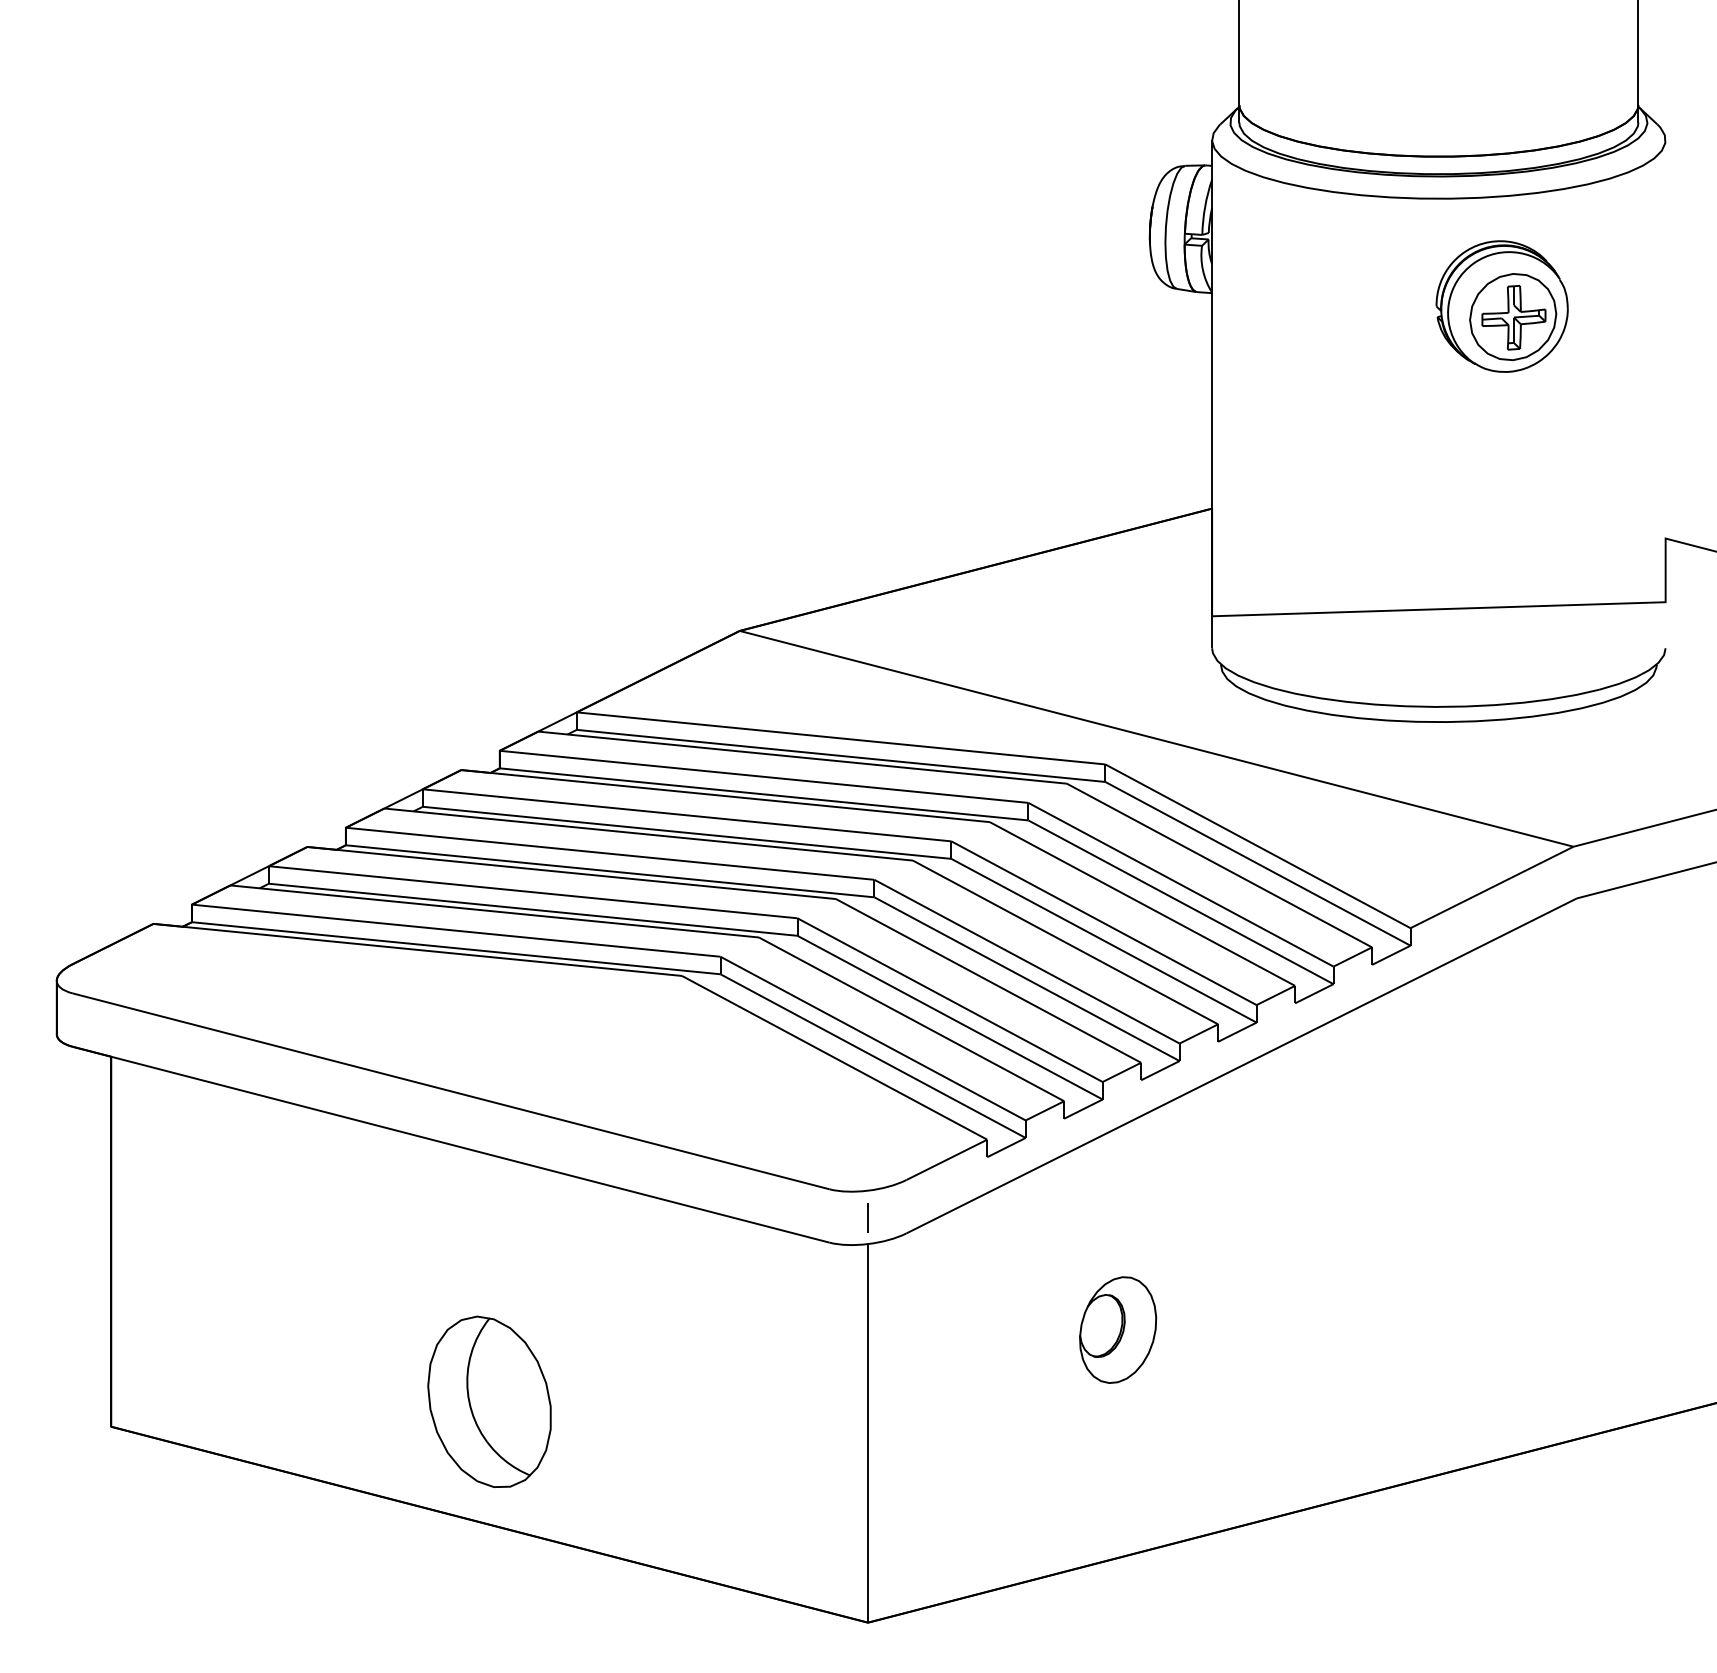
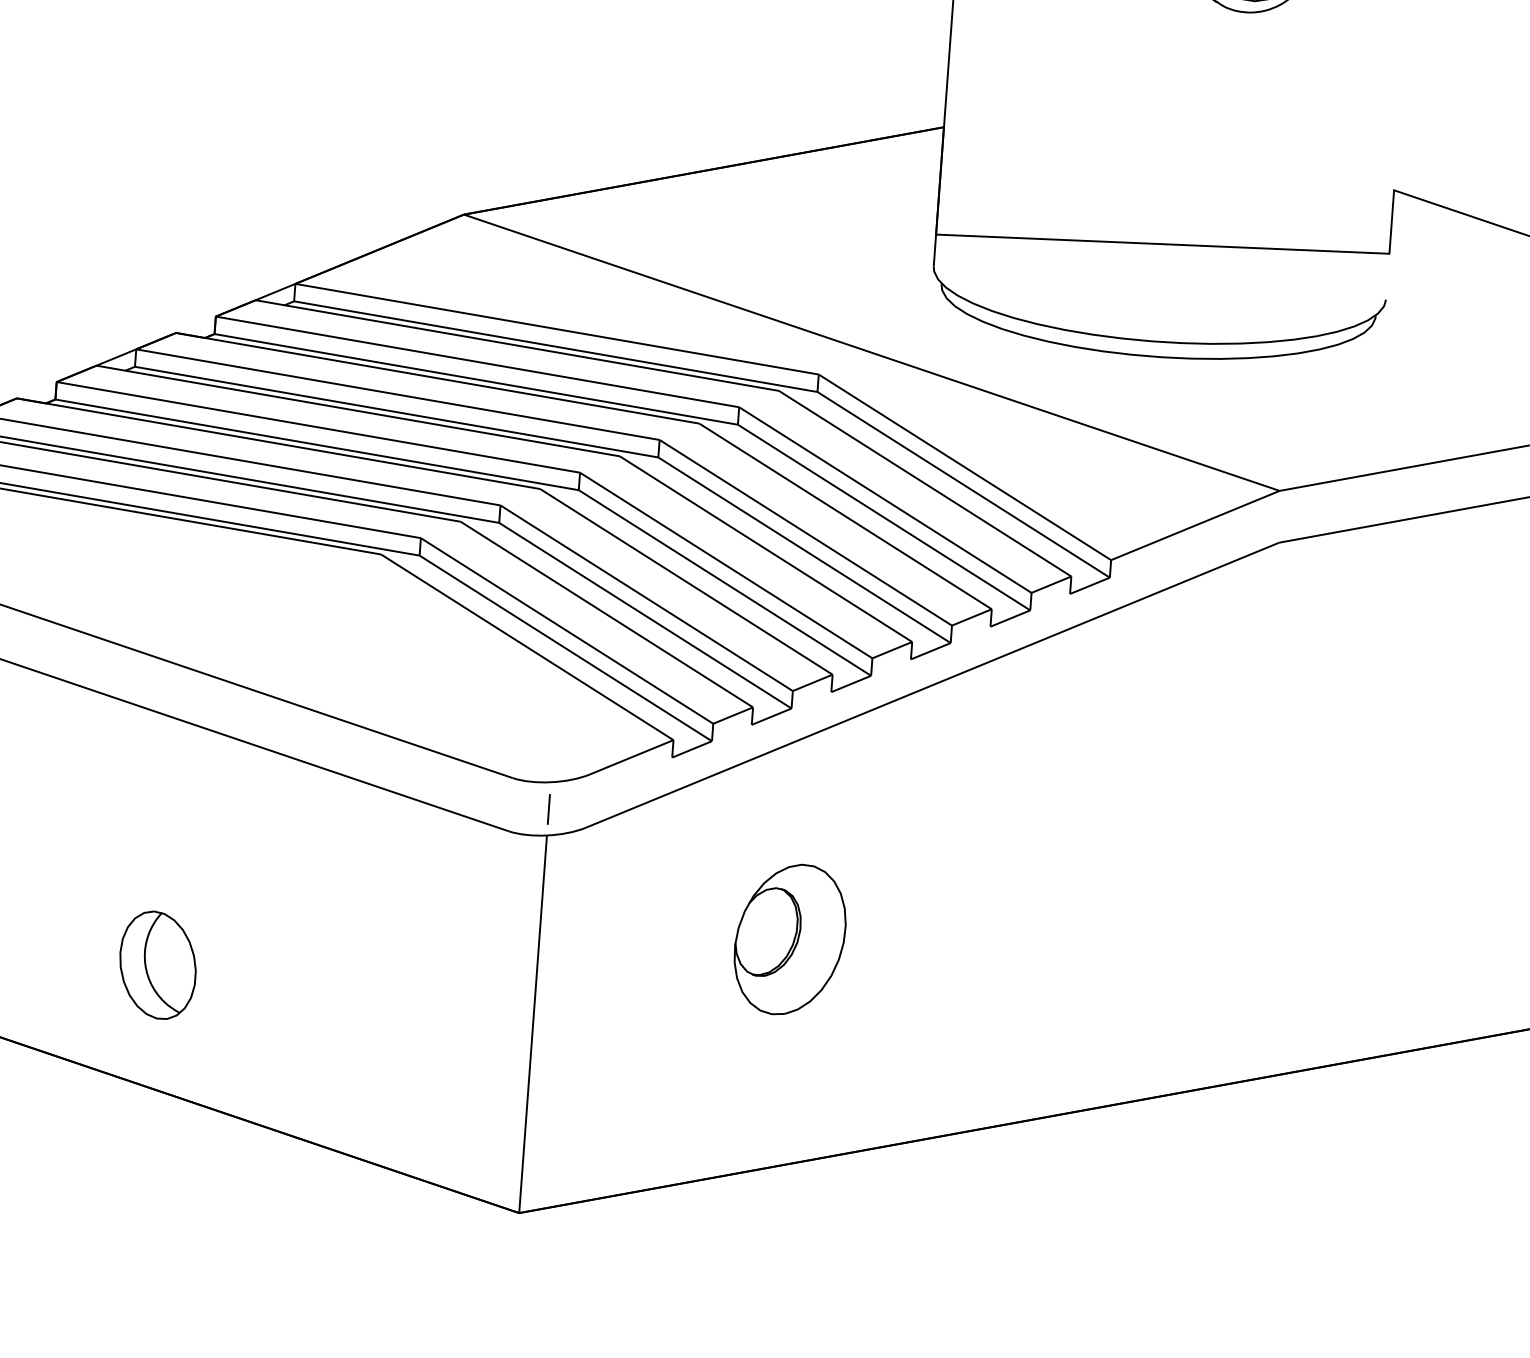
part: (1117, 1329) -> (789, 938), size x1.43
part: (489, 1401) -> (157, 964), size x0.62

